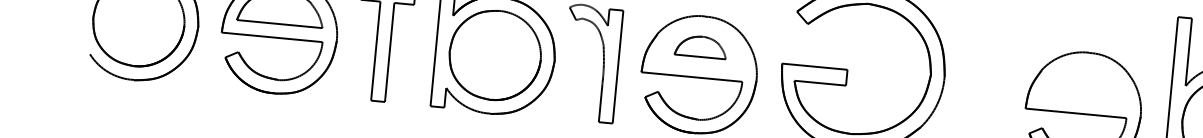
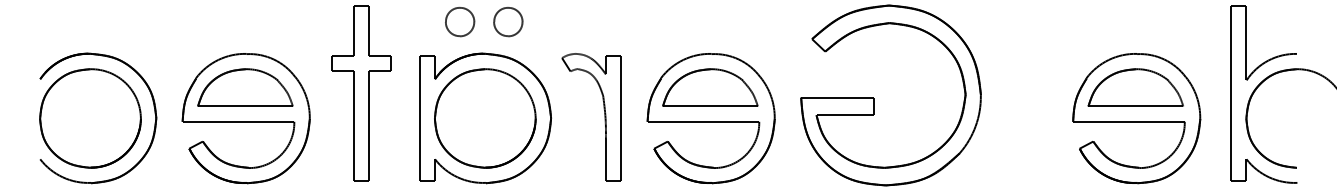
part: (701, 46) -> (710, 87), size x1.67
part: (1084, 82) -> (1135, 87), added

